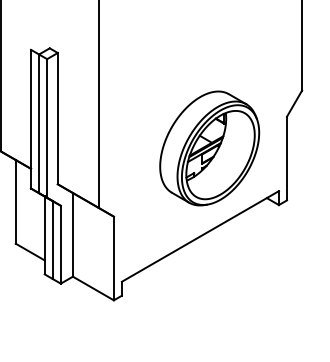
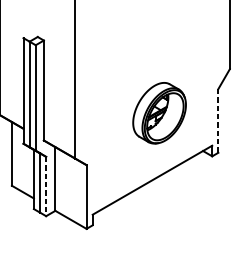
part: (209, 148) -> (159, 113), size x0.7
line: (286, 158) -> (218, 120), solid -> dashed
line: (60, 244) -> (45, 186), solid -> dashed

